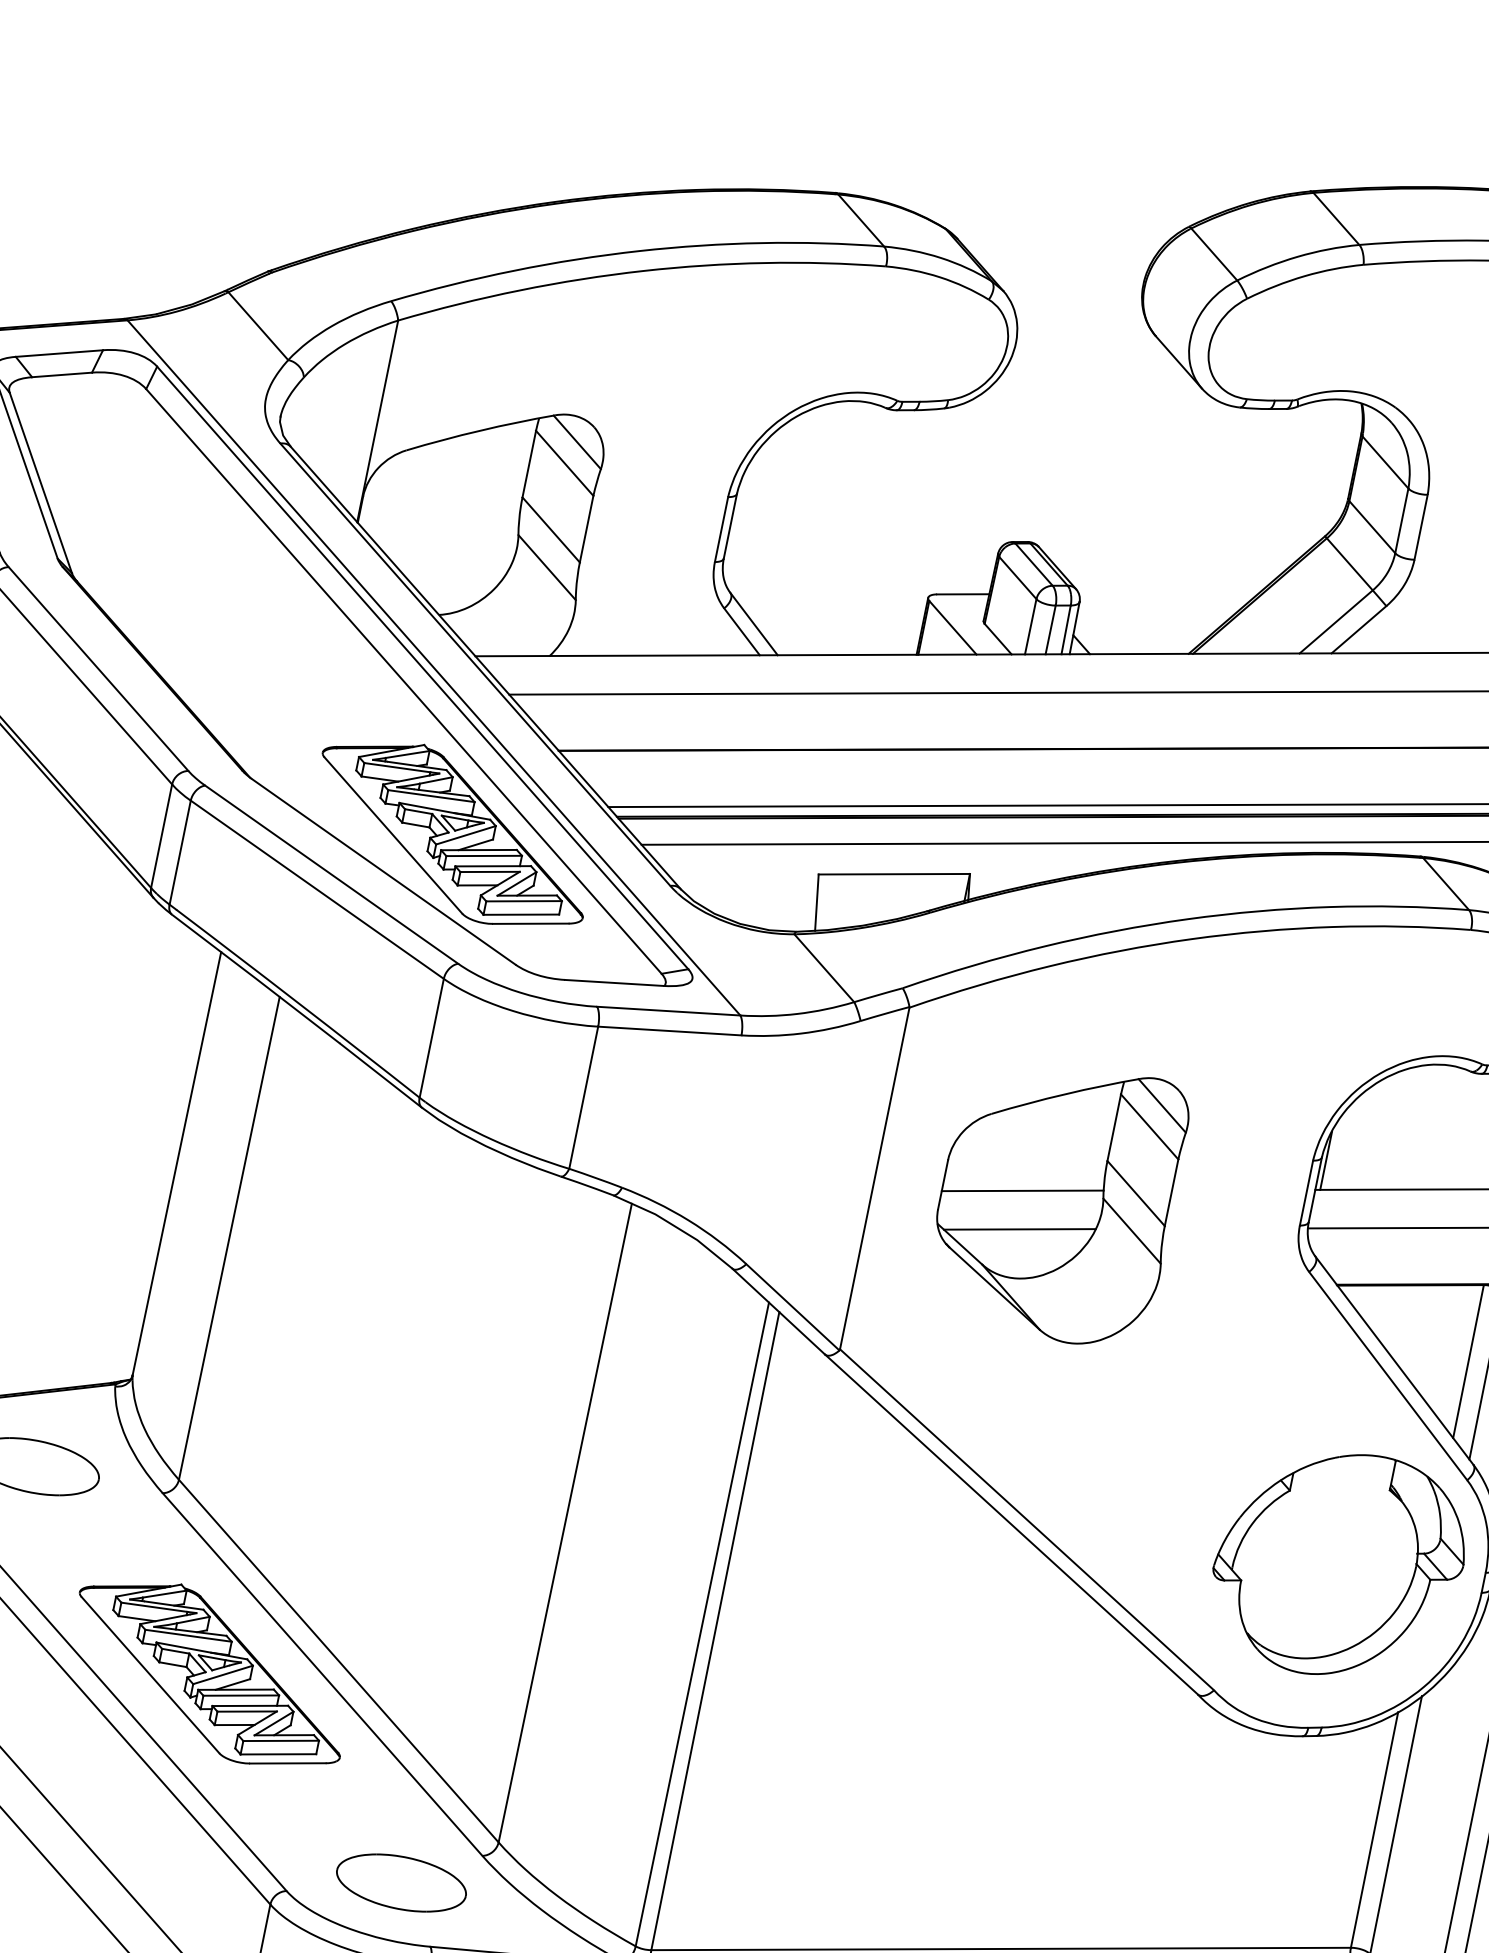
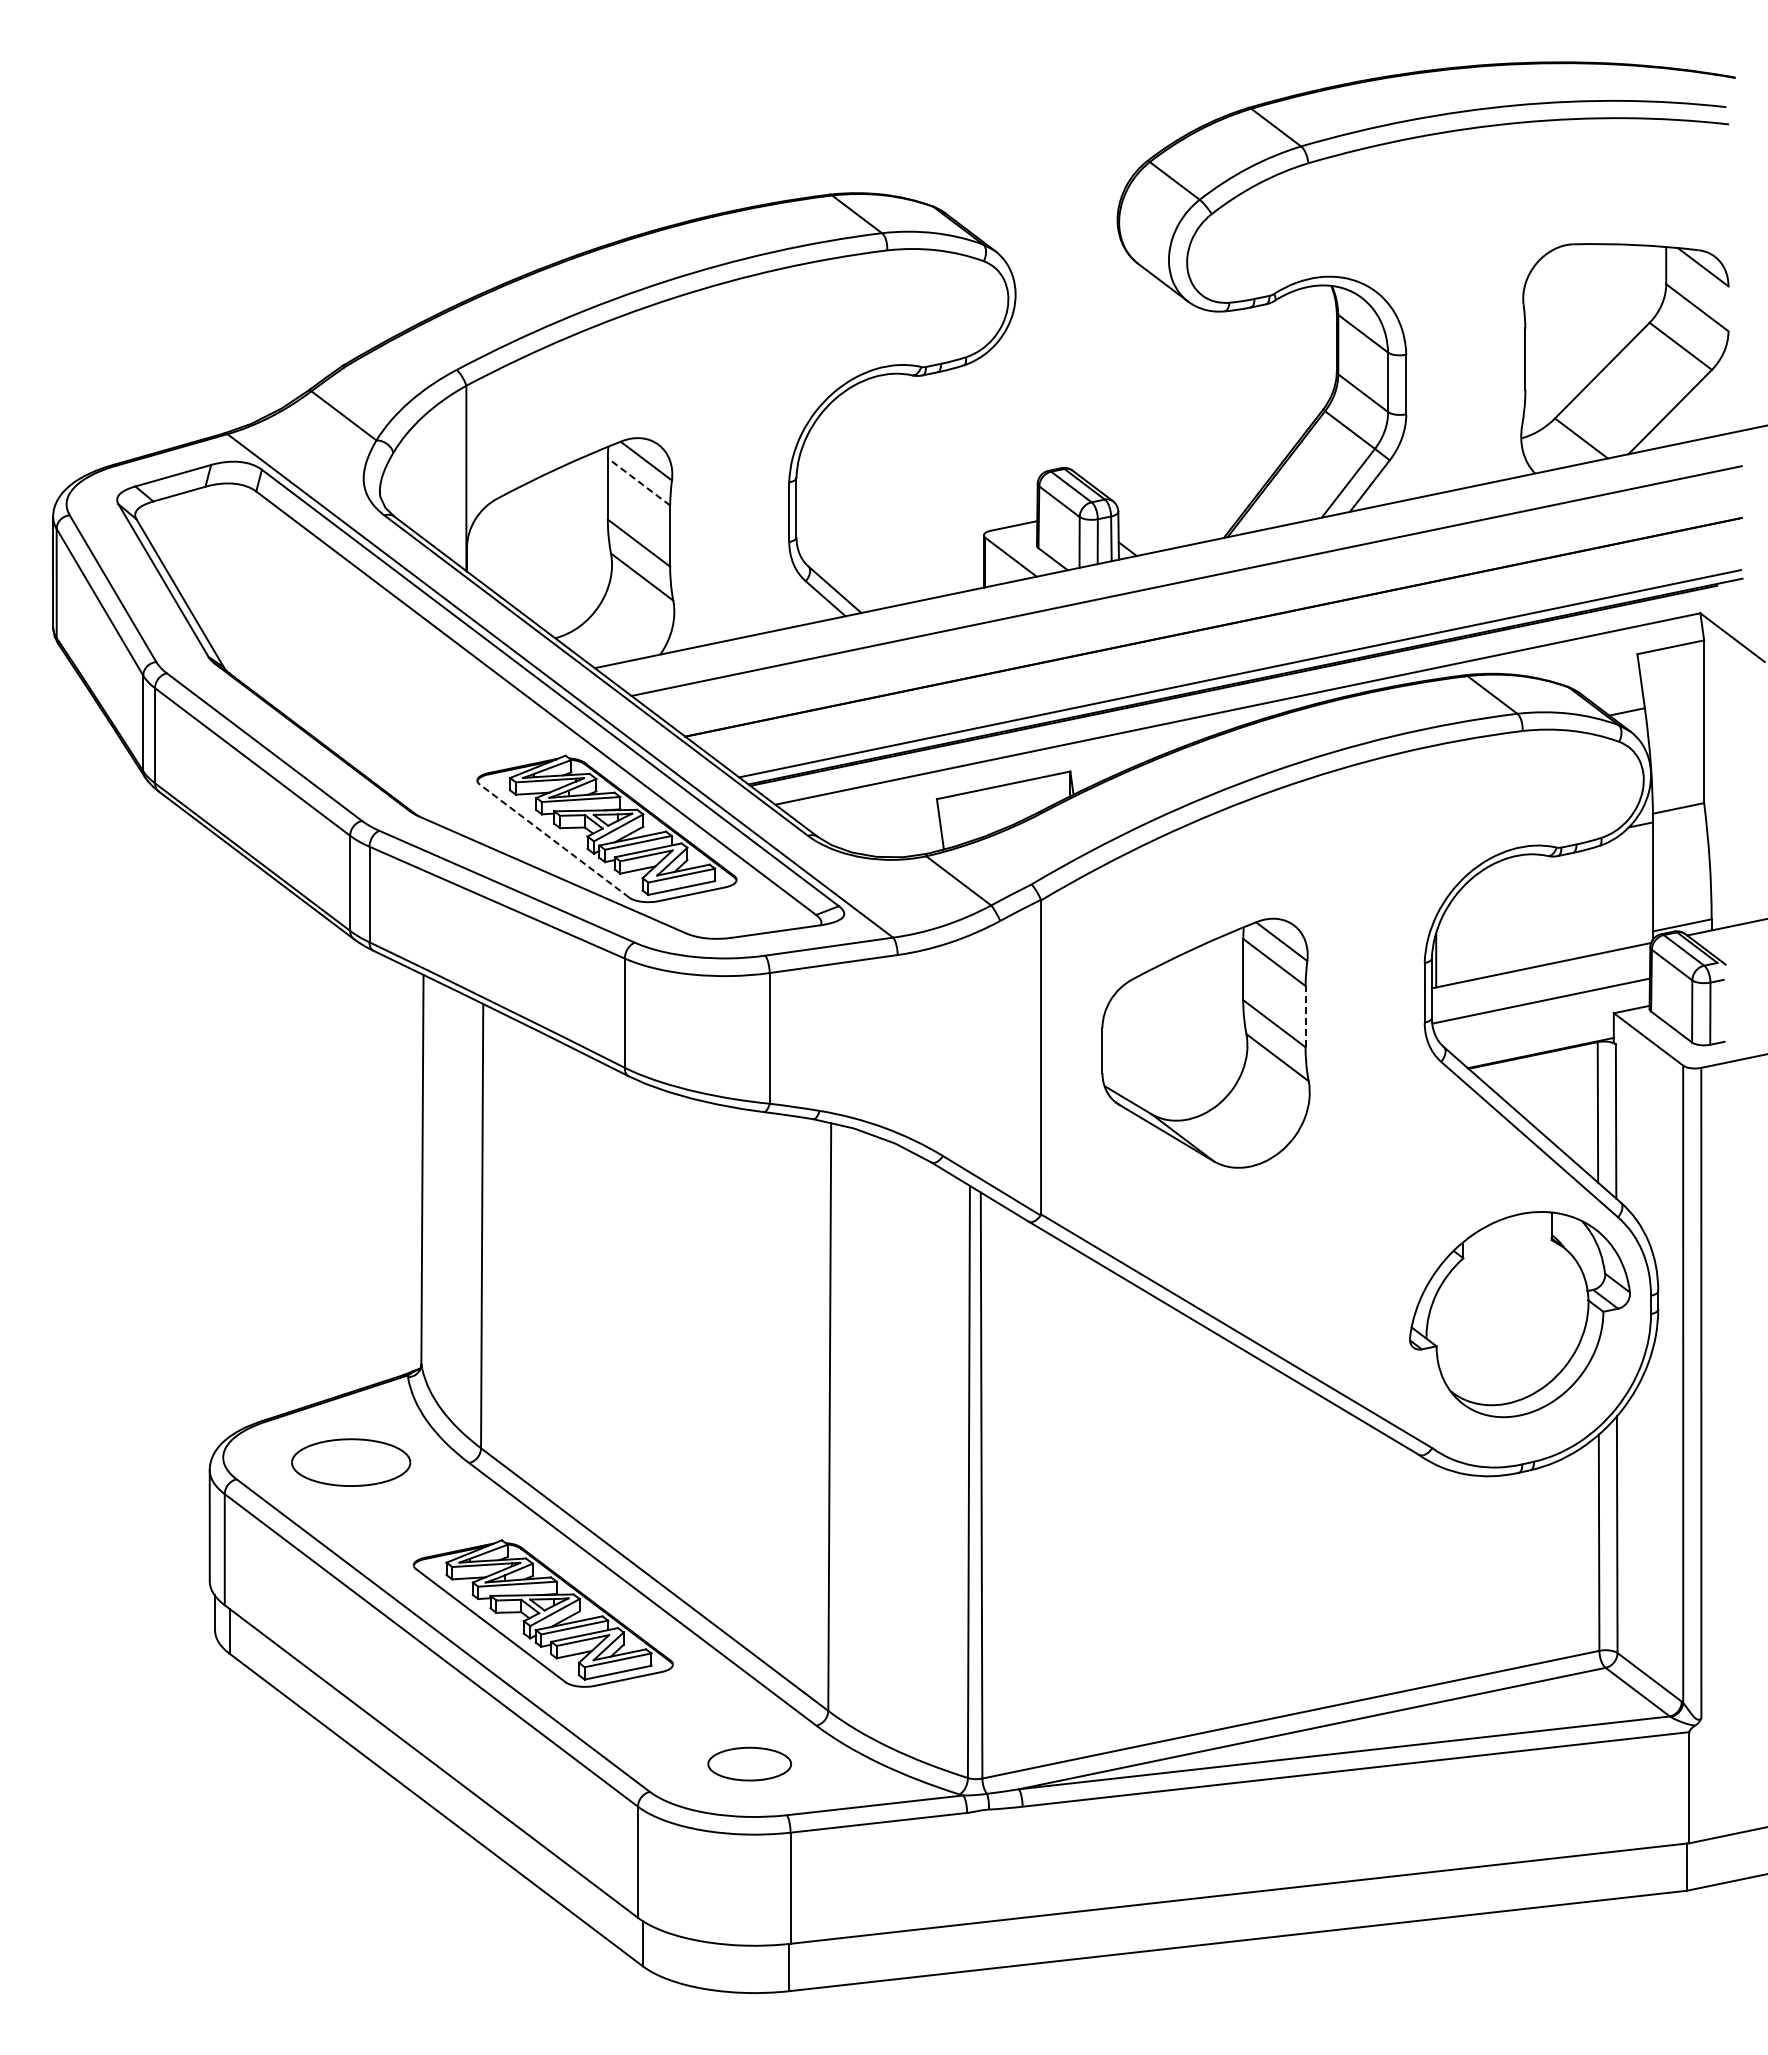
line: (564, 462) -> (638, 481), solid -> dashed
line: (393, 835) -> (554, 841), solid -> dashed
line: (1022, 1190) -> (1173, 1041), removed
line: (1171, 1192) -> (1305, 1016), solid -> dashed
line: (1020, 1229) -> (1178, 1076), removed
part: (401, 1882) -> (749, 1763), size x0.7

